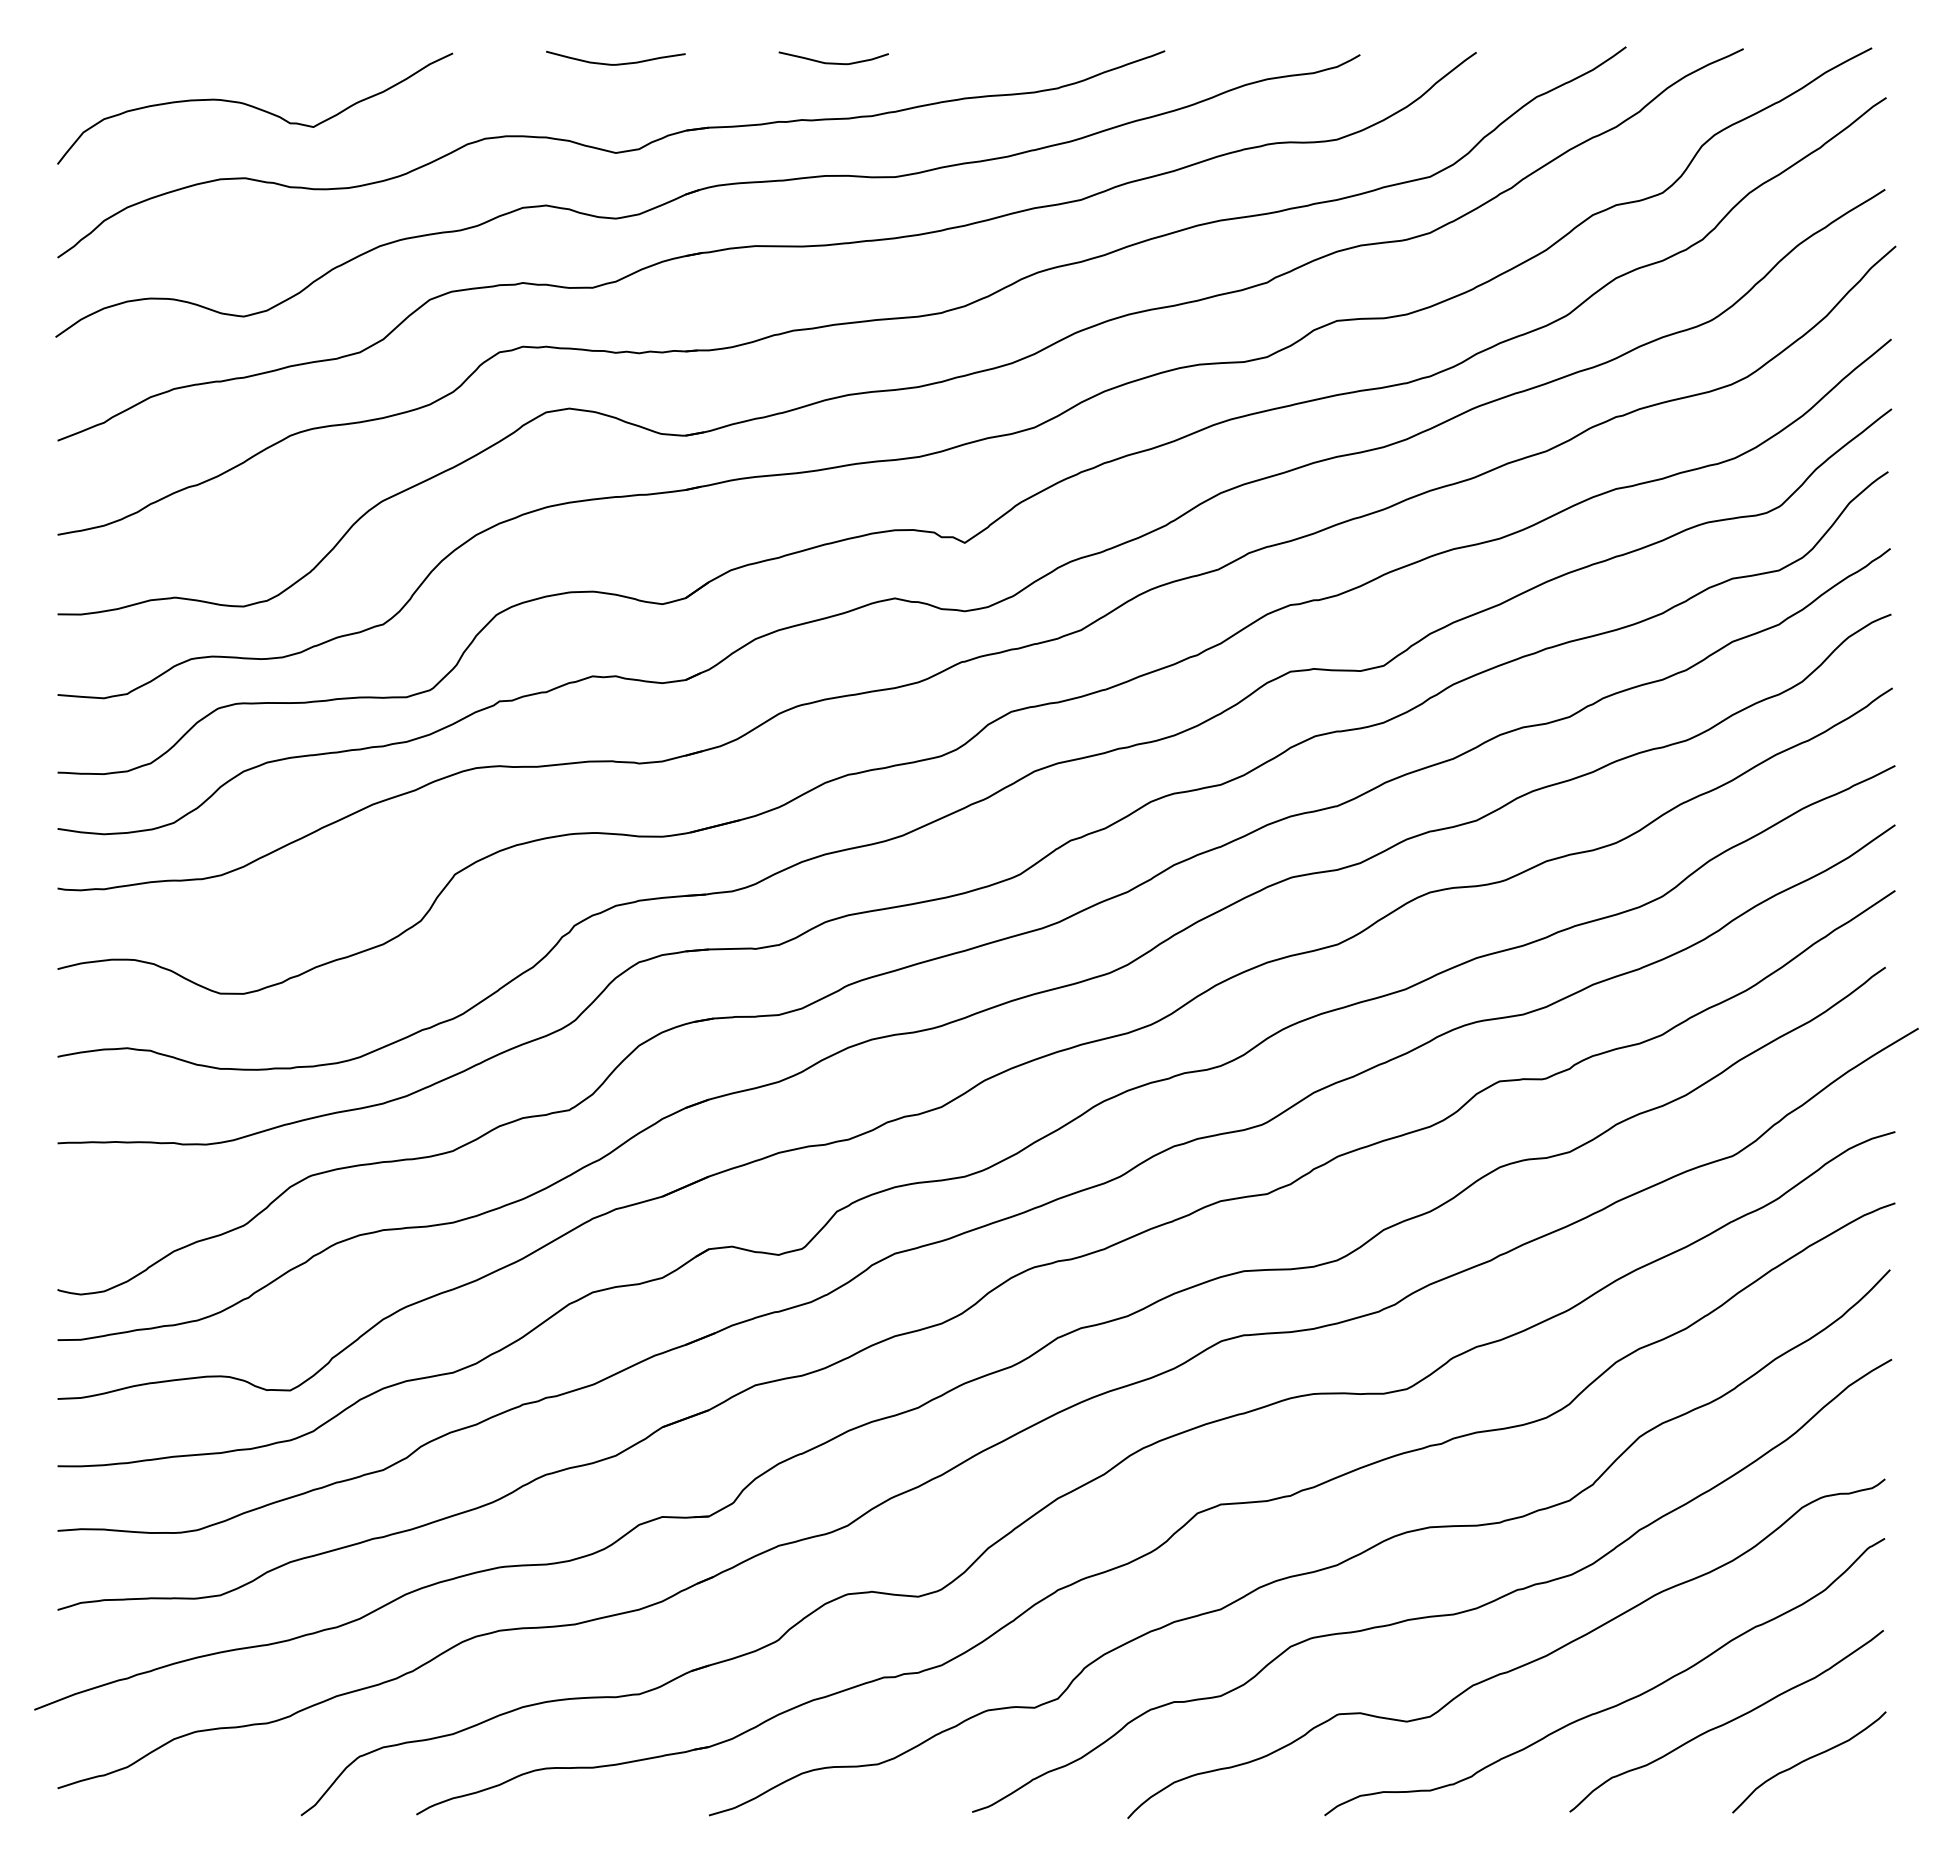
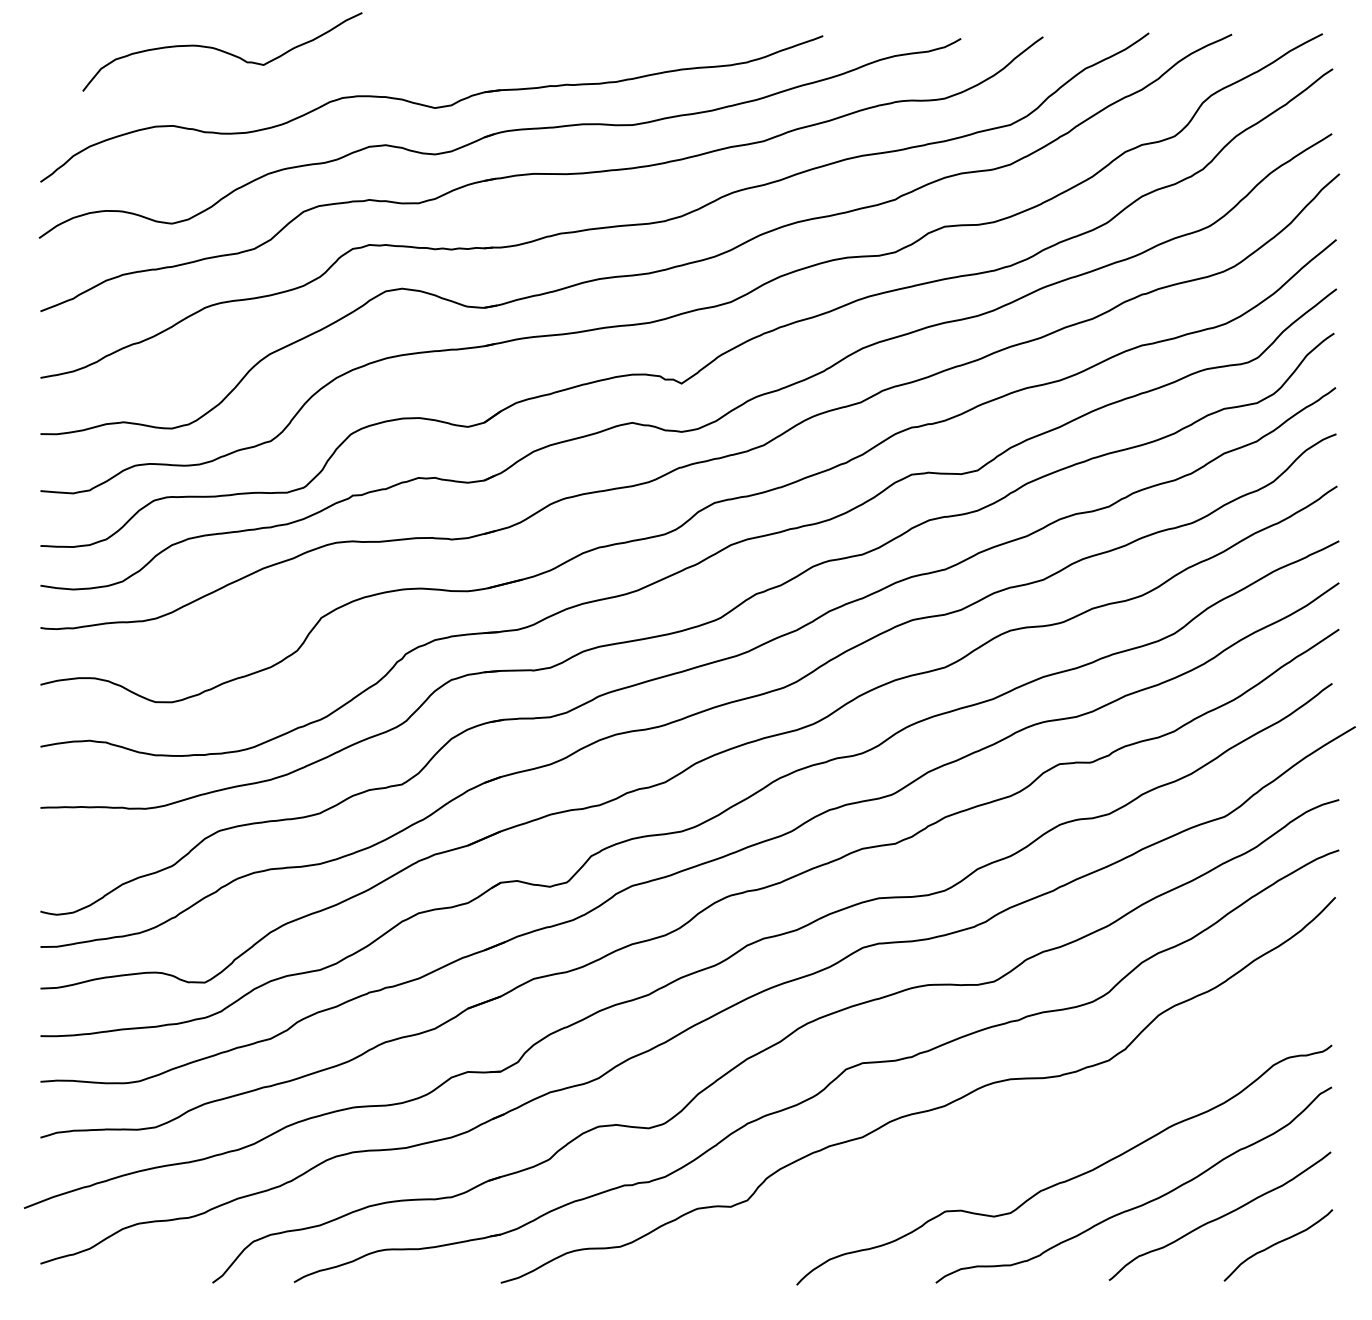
curve: (833, 62) -> (588, 44), removed
curve: (616, 63) -> (435, 44), removed
curve: (255, 108) -> (222, 51), moved
curve: (1432, 1615) -> (1012, 1141), removed

